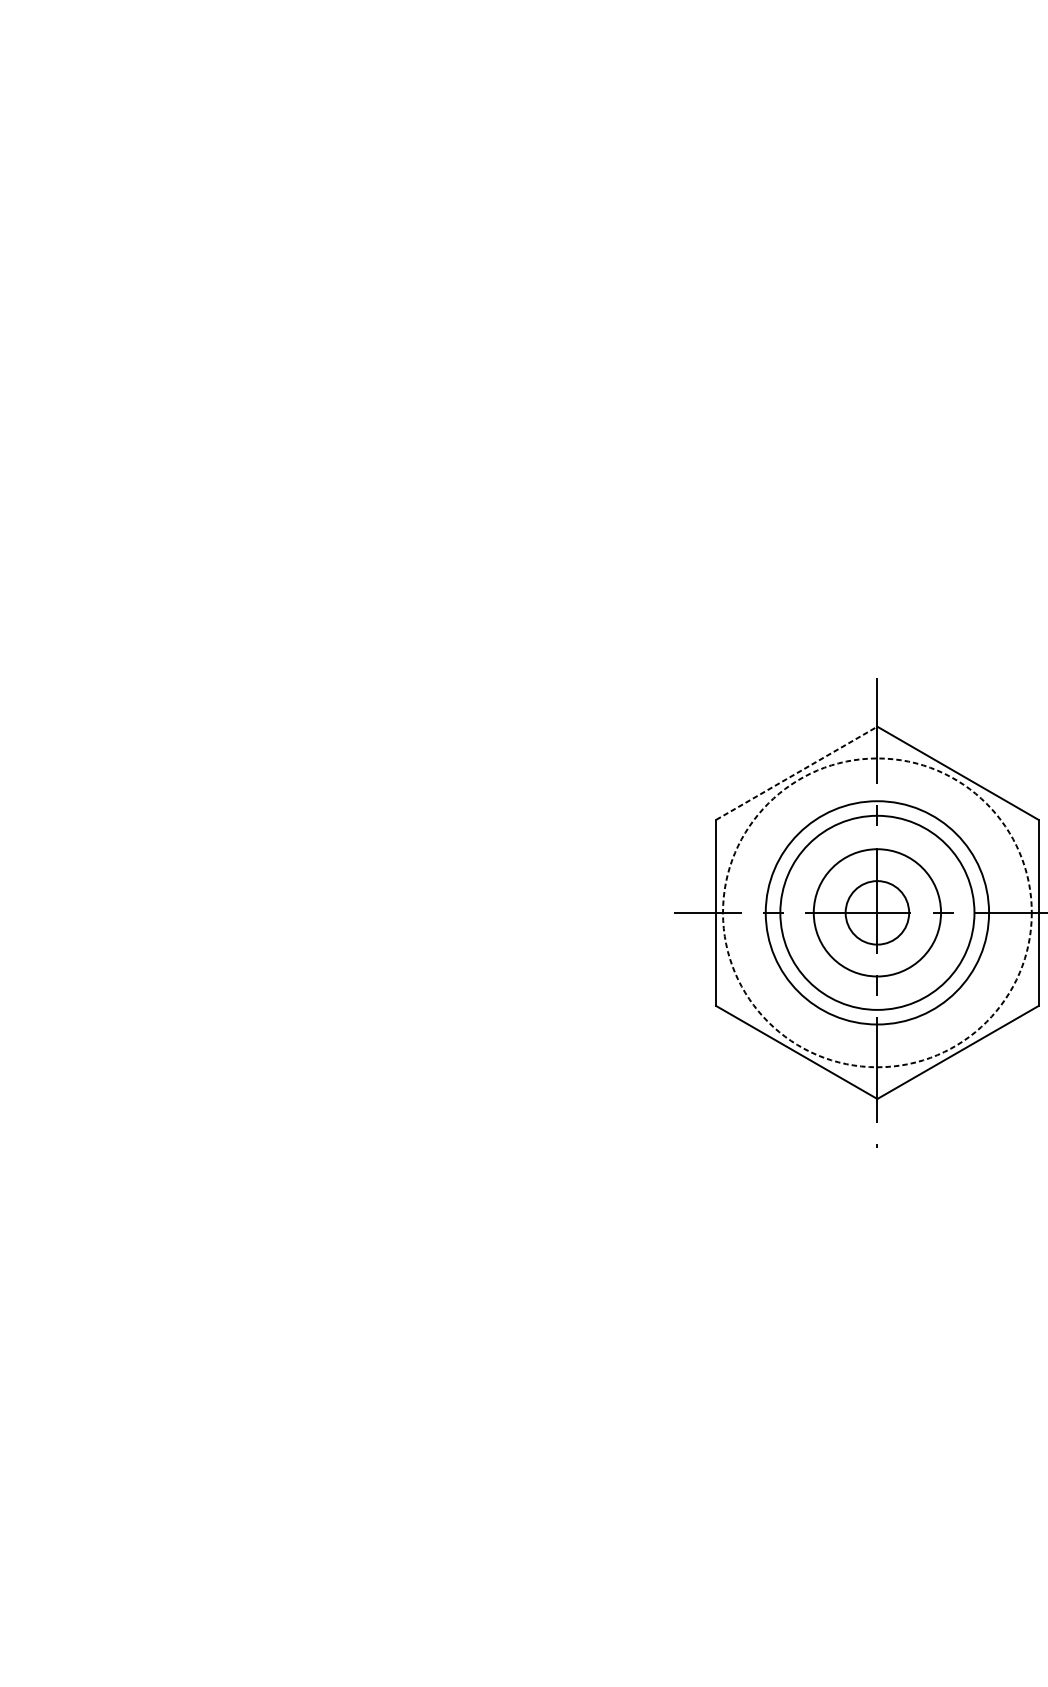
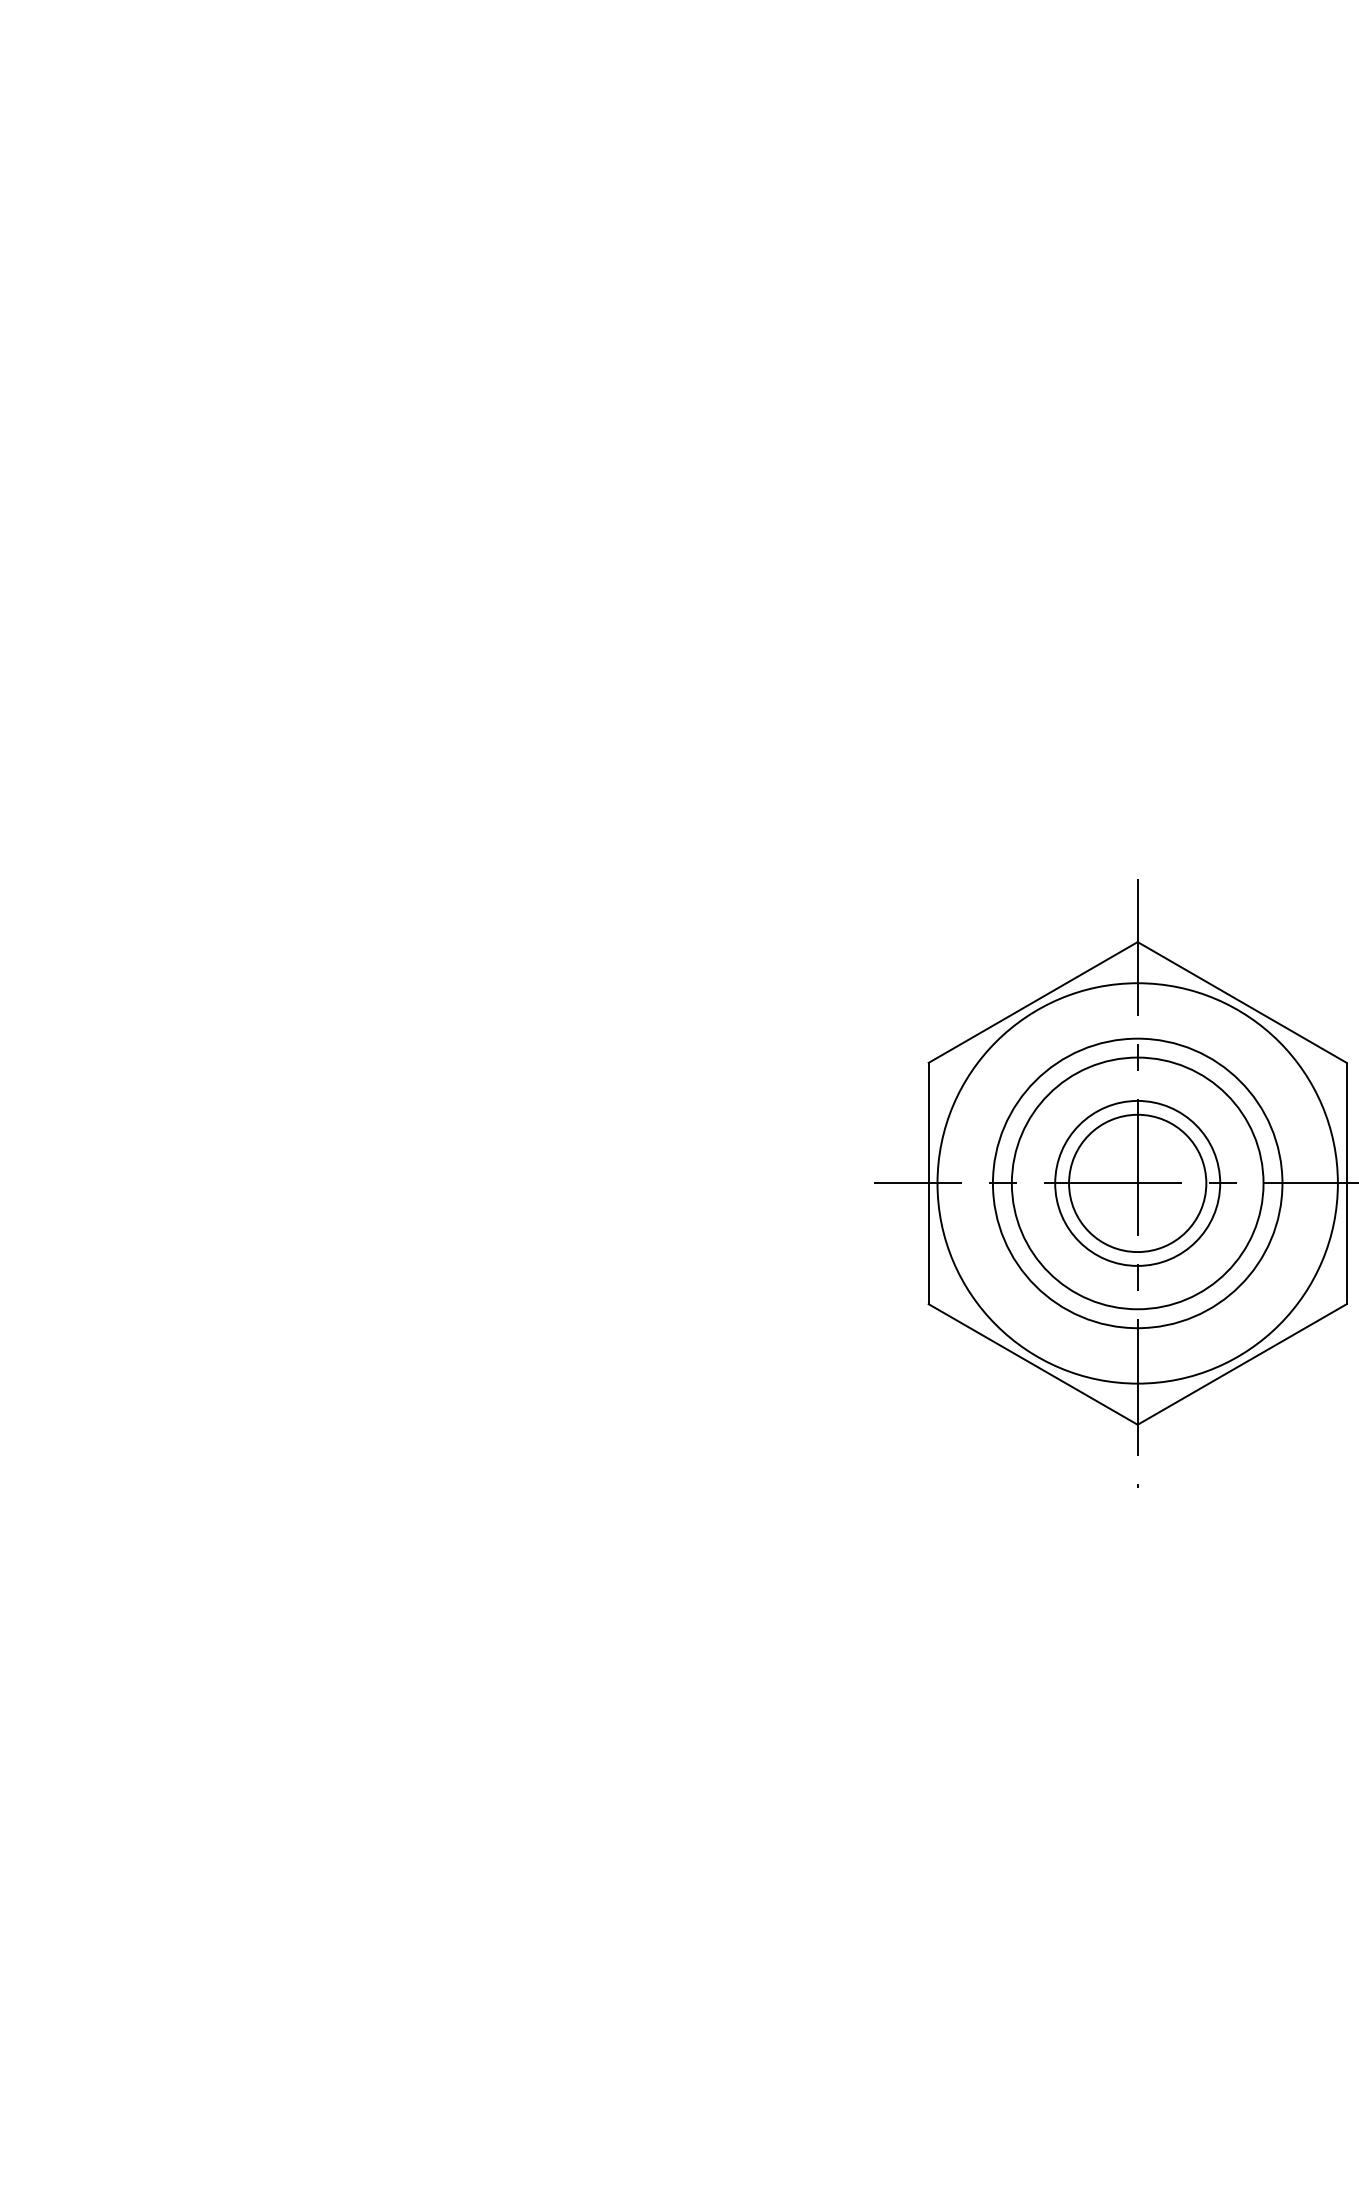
line: (797, 773) -> (1033, 1002), dashed -> solid
circle: (877, 912) -> (1137, 1183), dashed -> solid
circle: (877, 912) -> (1137, 1183), size x1.67

